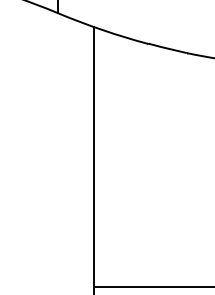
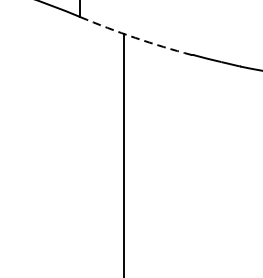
arc: (102, 30) -> (134, 38), solid -> dashed

